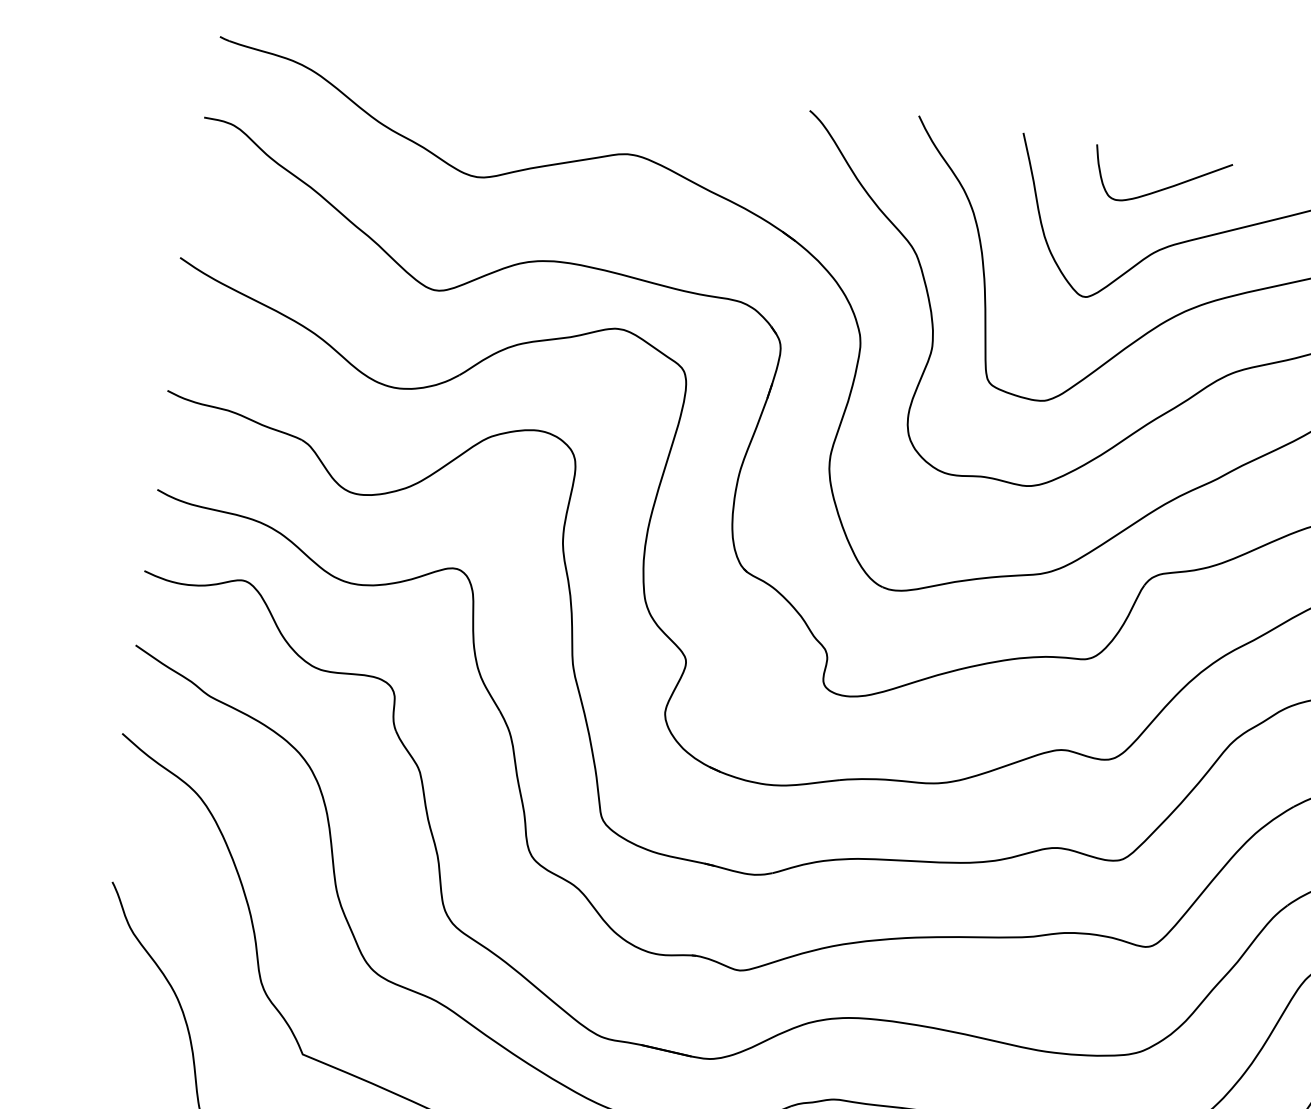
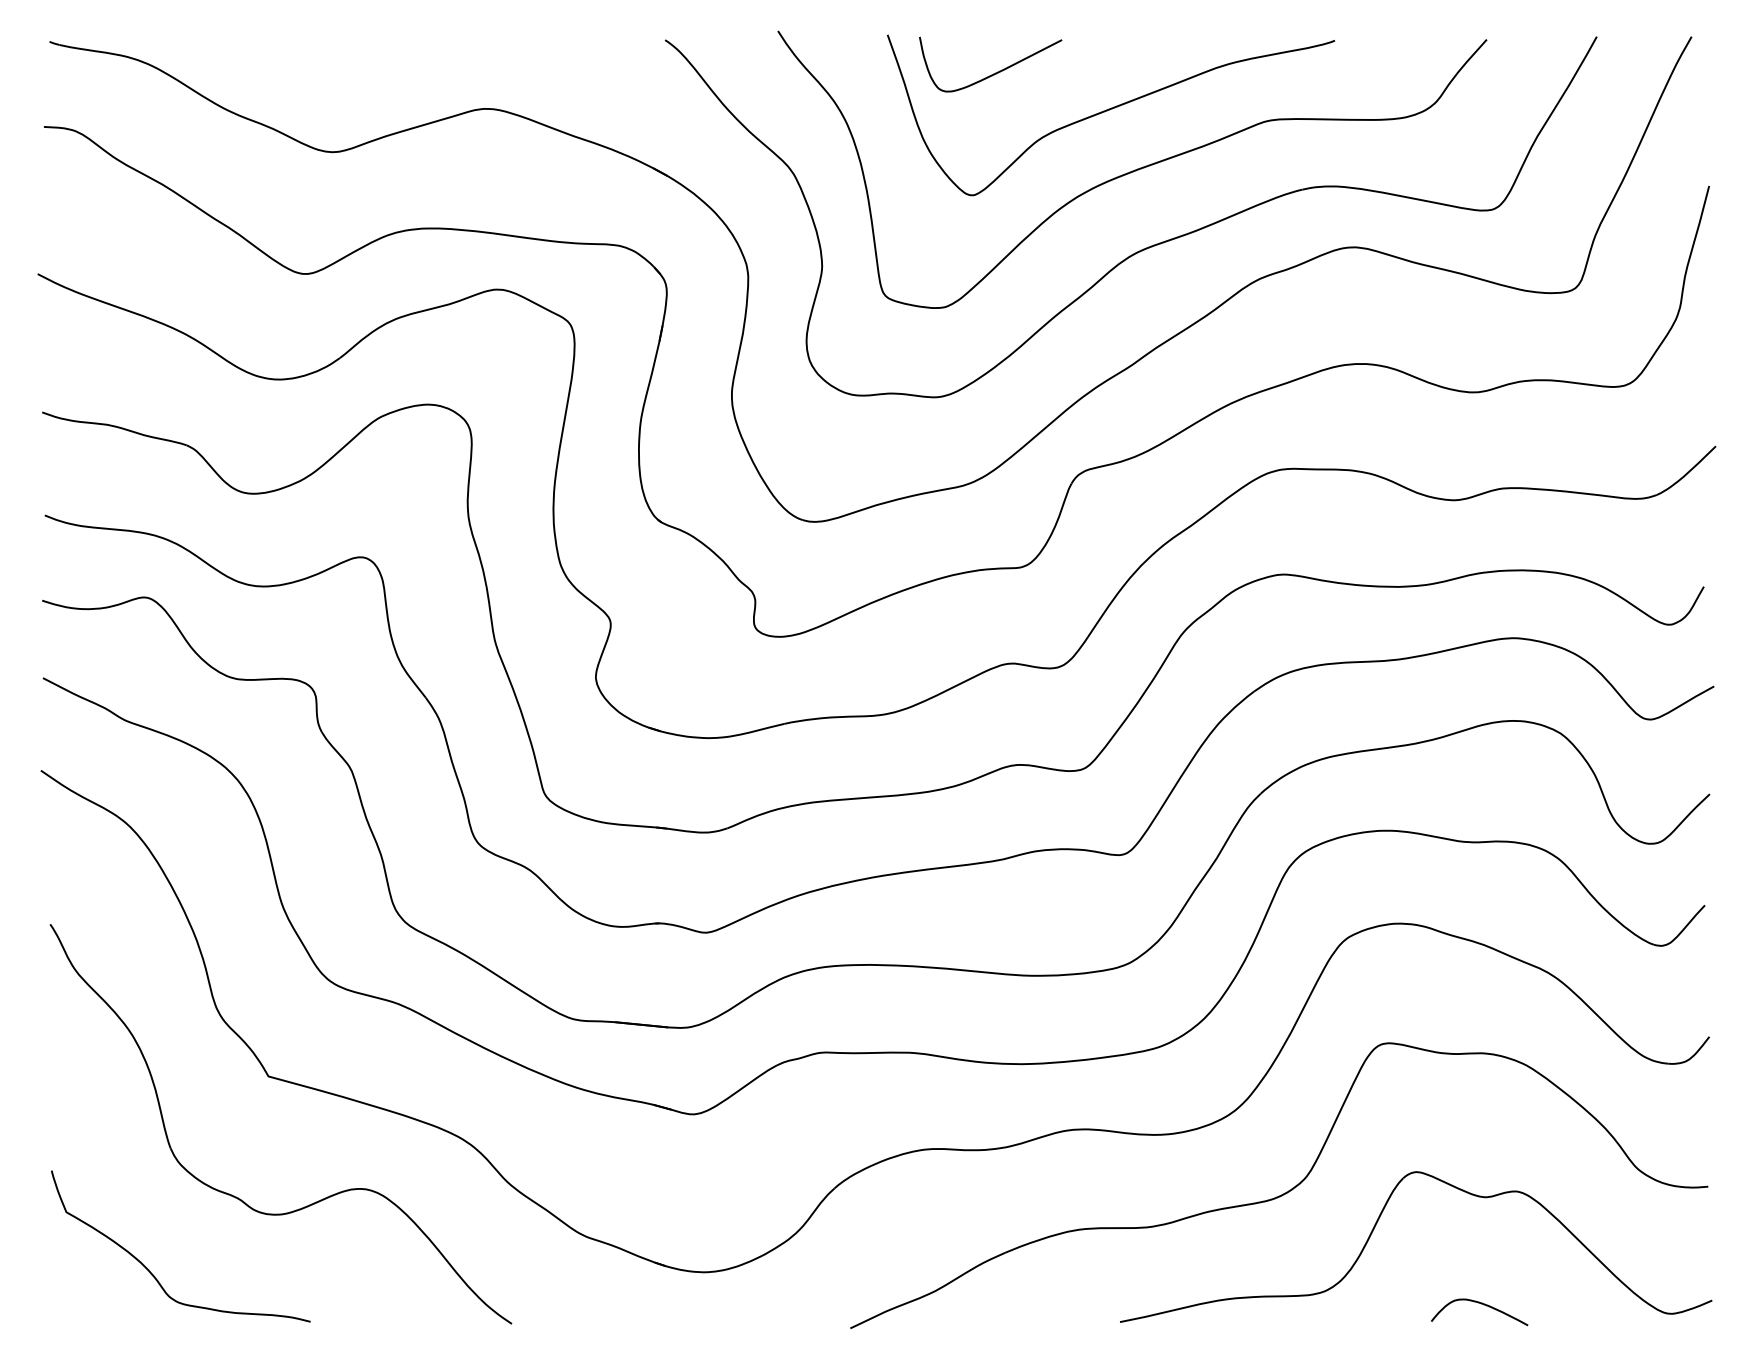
curve: (1165, 187) -> (995, 72), moved

